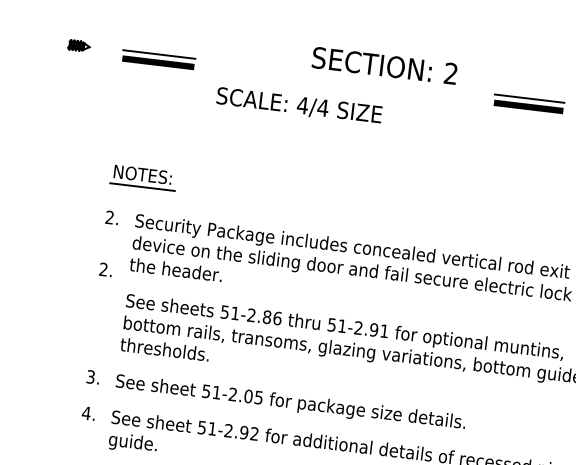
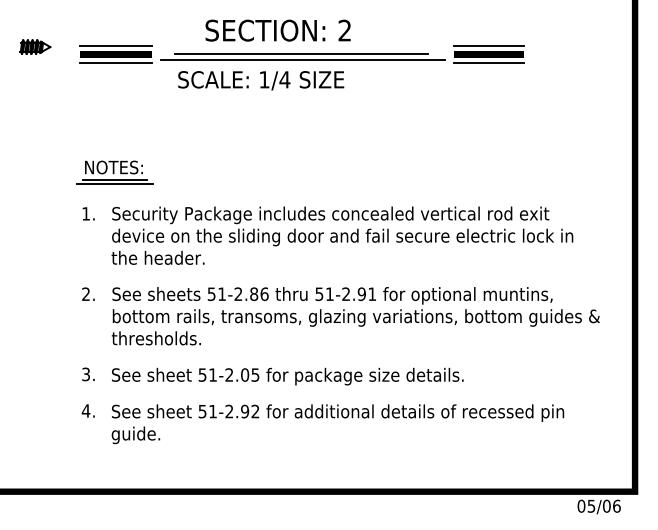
part: (79, 45) -> (35, 46), size x1.43
text: (384, 65) -> (277, 30), moved
line: (156, 70) -> (115, 62), added
line: (342, 83) -> (301, 53), added
line: (342, 89) -> (302, 59), added
text: (302, 105) -> (264, 79), 4/4 -> 1/4
line: (527, 114) -> (488, 62), added
line: (141, 190) -> (114, 183), added
text: (109, 217) -> (85, 213), 2. -> 1.
text: (106, 269) -> (88, 293), moved

